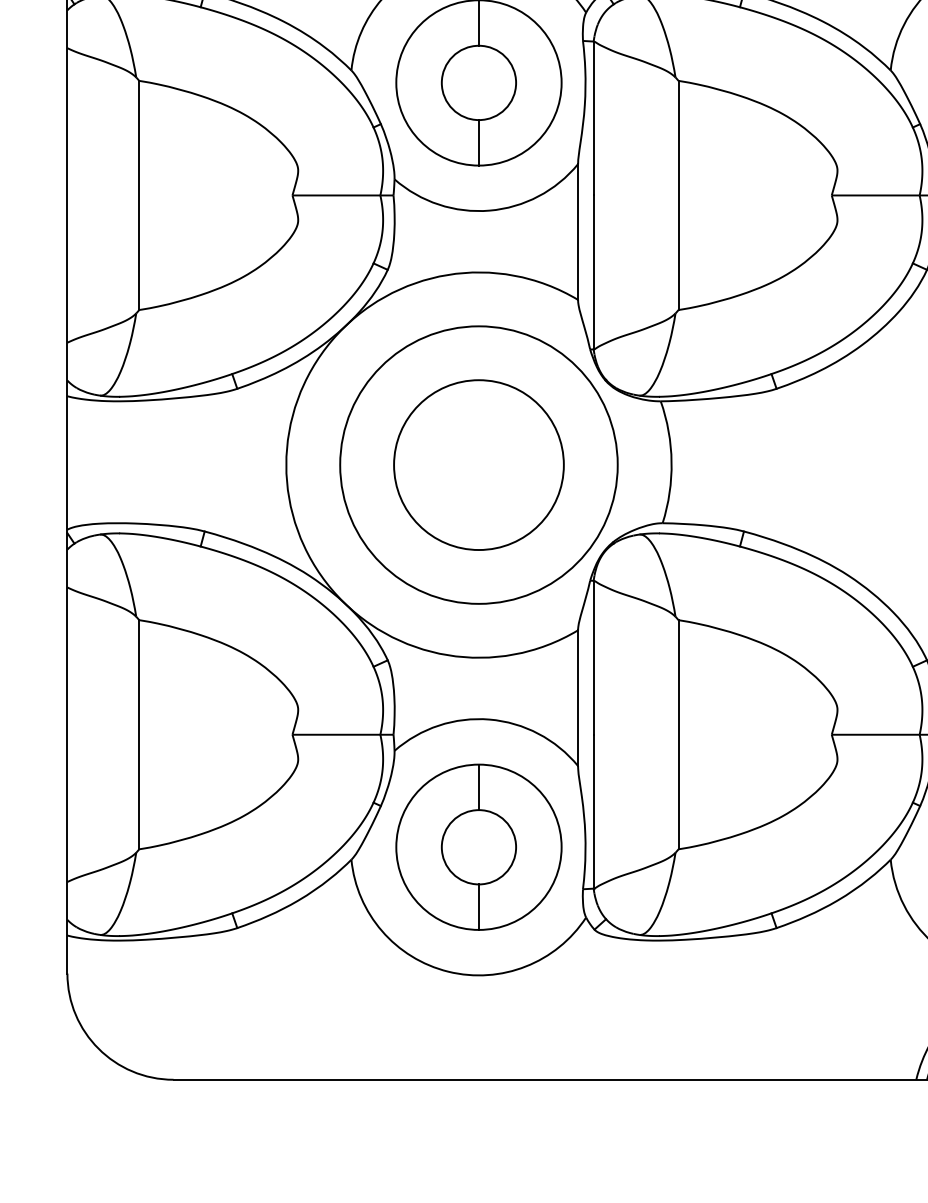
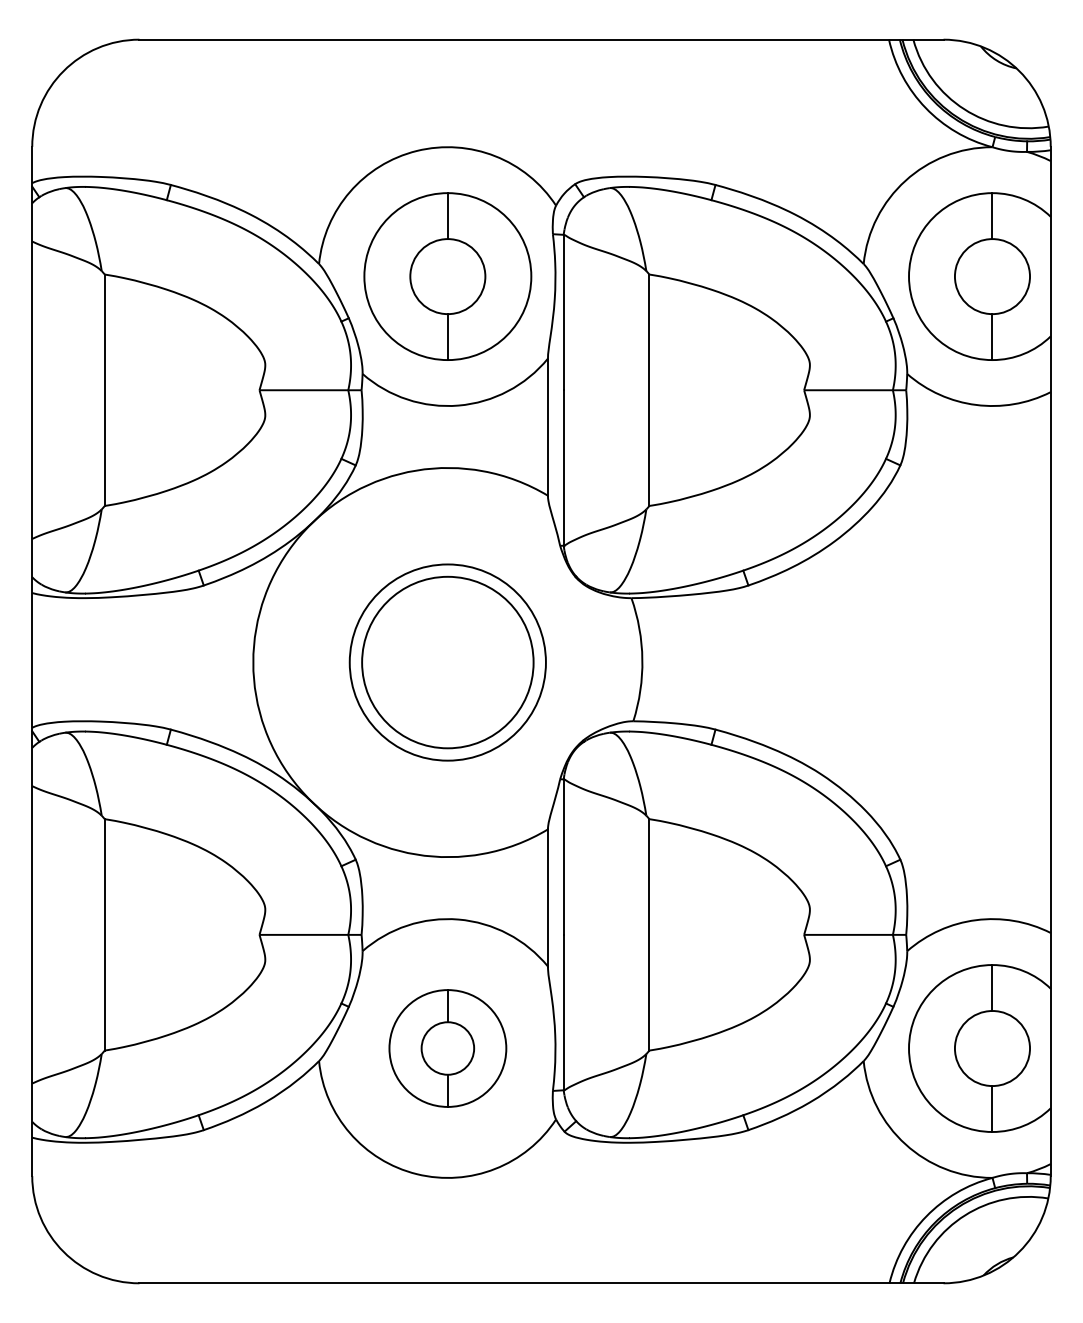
circle: (478, 465) -> (447, 662), size x0.7
part: (478, 847) -> (447, 1048), size x0.7

